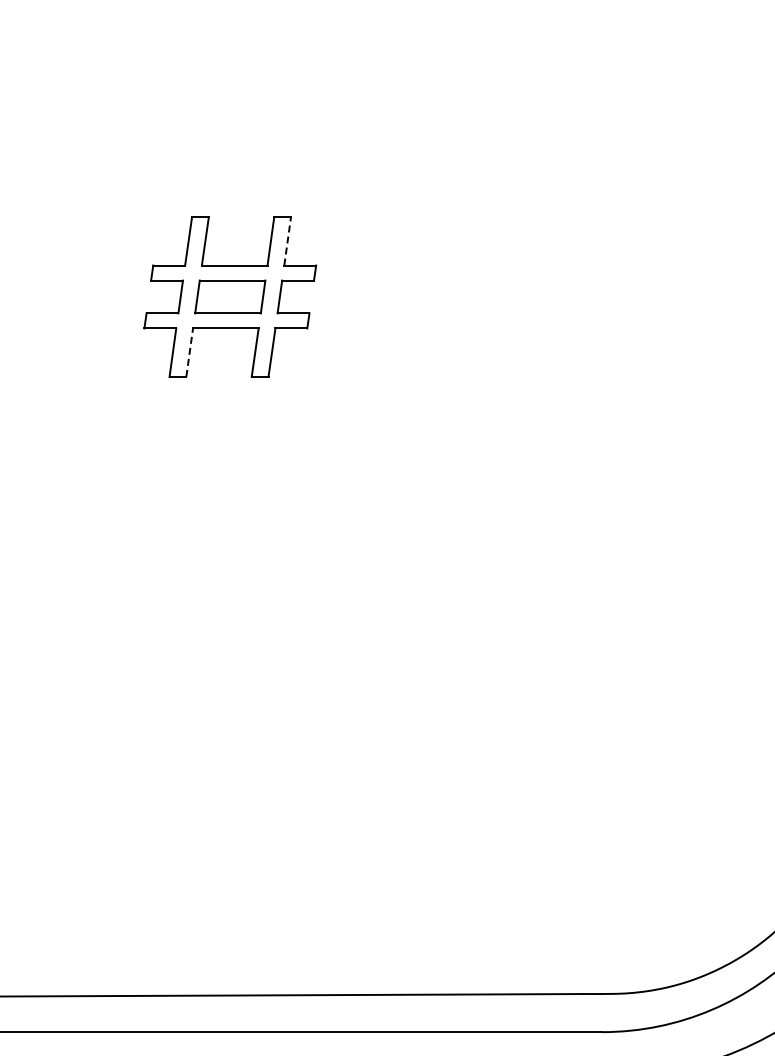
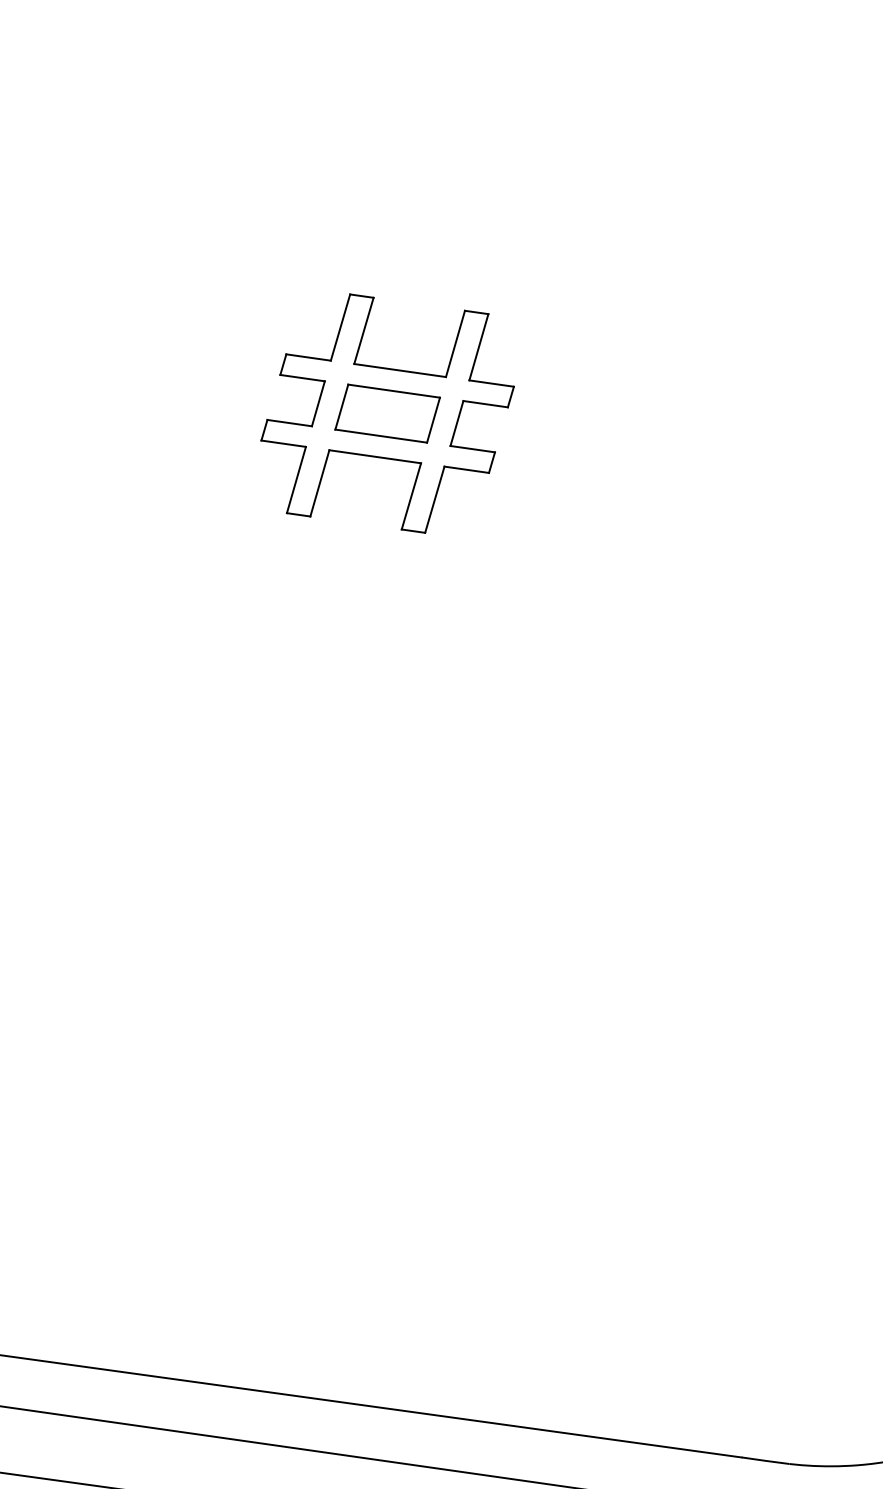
line: (287, 240) -> (478, 346), dashed -> solid
line: (189, 352) -> (319, 483), dashed -> solid

